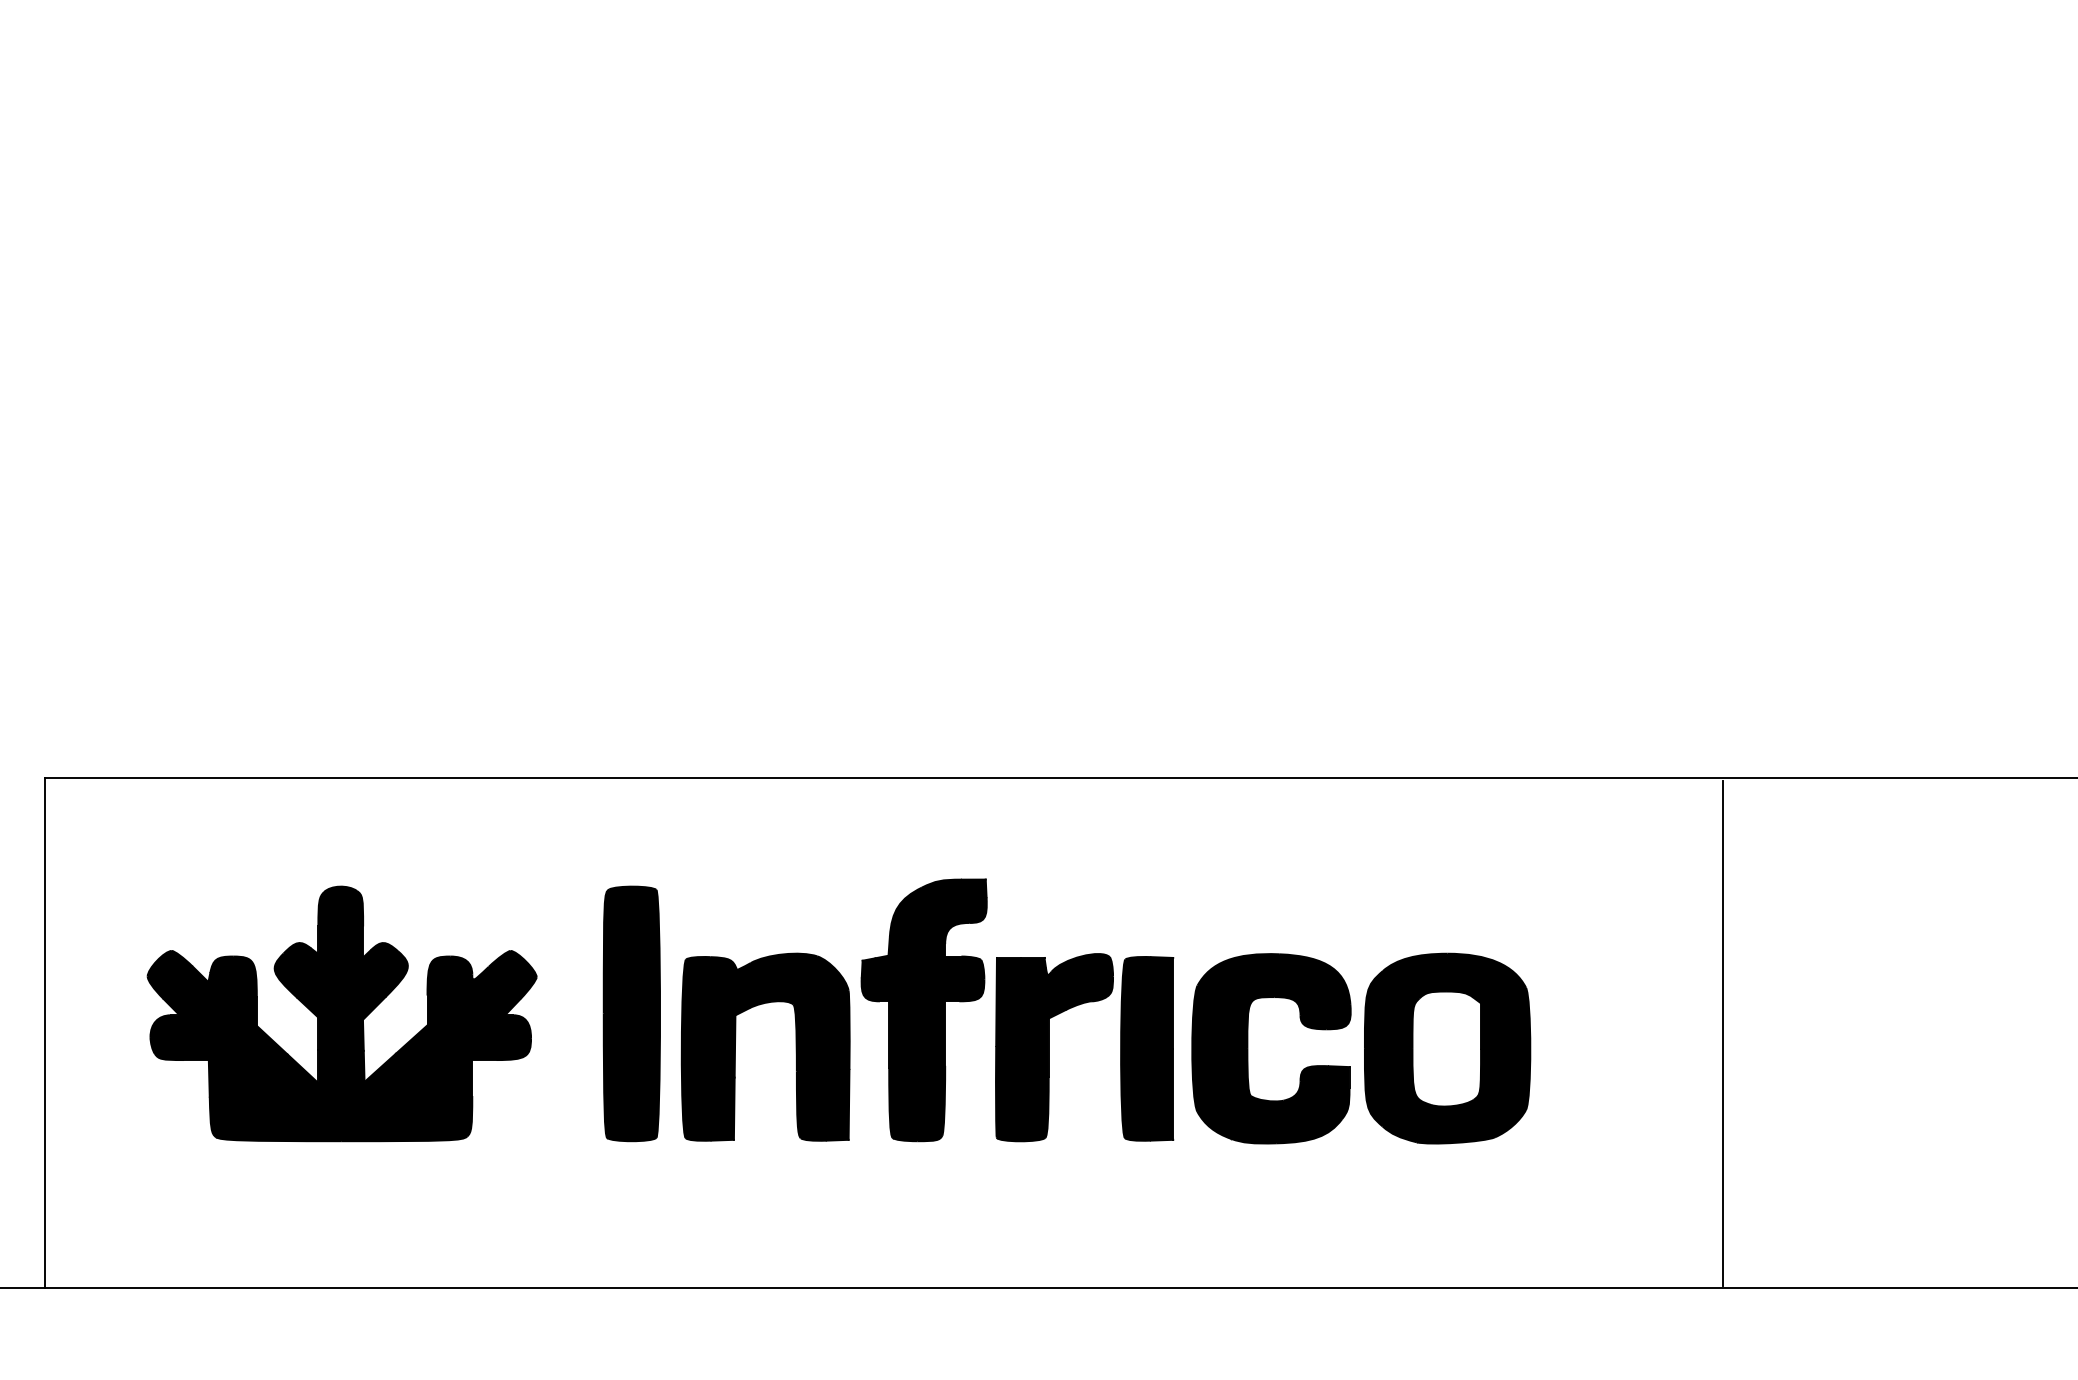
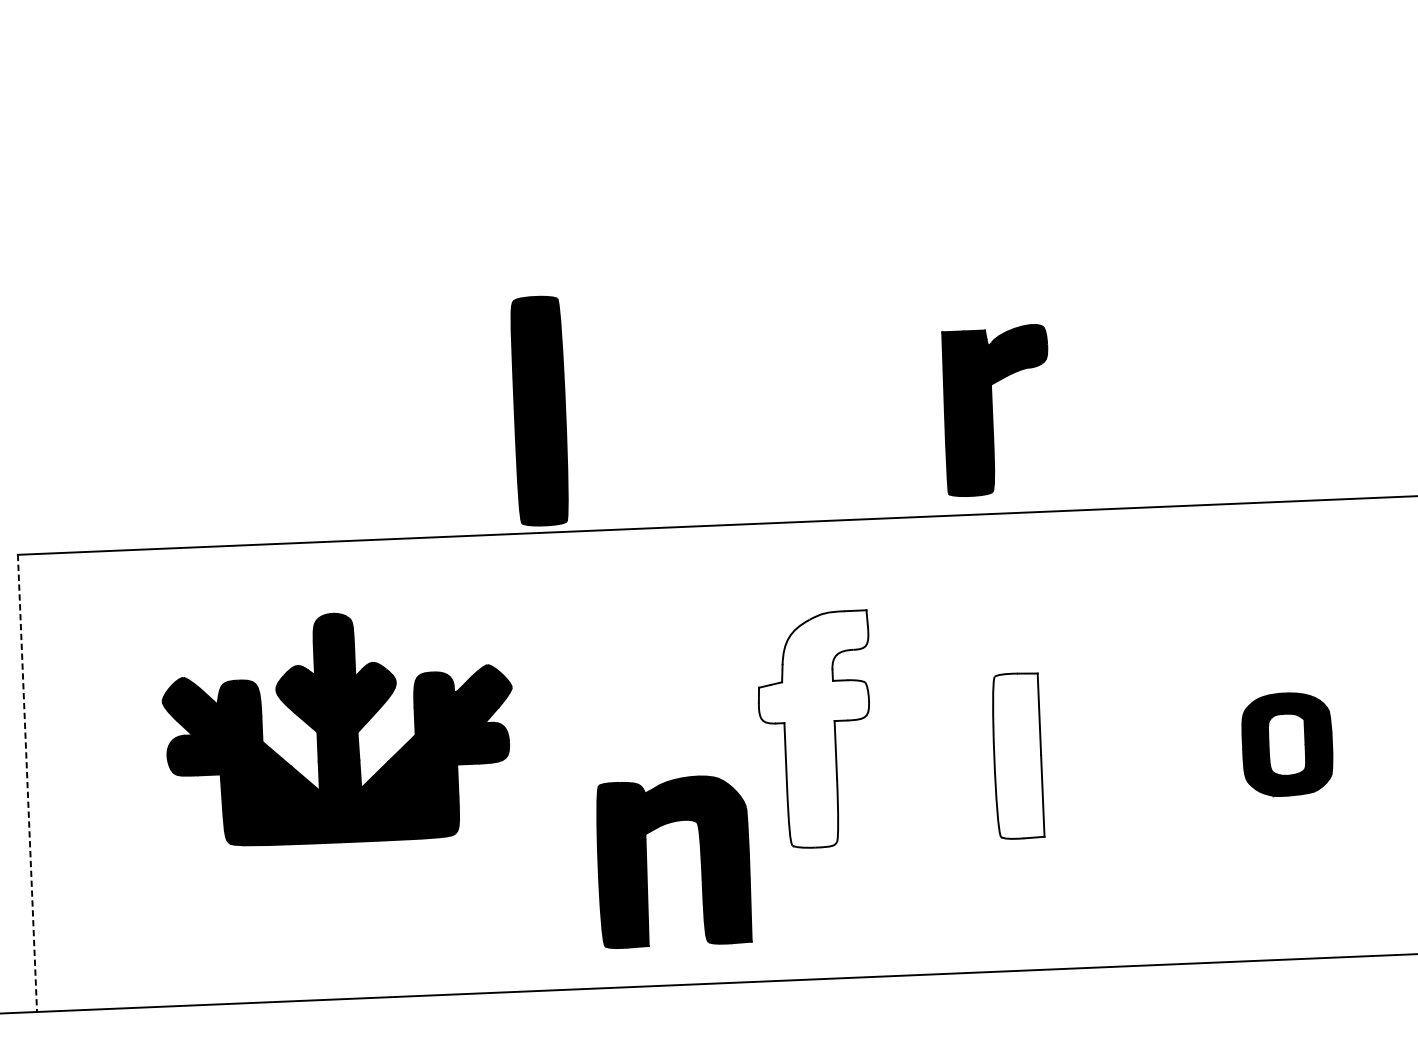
fill: (923, 1010) -> (815, 730), removed
part: (341, 1013) -> (338, 727), moved
part: (631, 1013) -> (539, 410), moved
line: (44, 1033) -> (27, 783), solid -> dashed
part: (735, 1046) -> (646, 862), moved
part: (1054, 1047) -> (997, 410), moved
fill: (1147, 1048) -> (1018, 755), removed
part: (1248, 1048) -> (1108, 751), removed
part: (1447, 1048) -> (1287, 744), size x0.6

